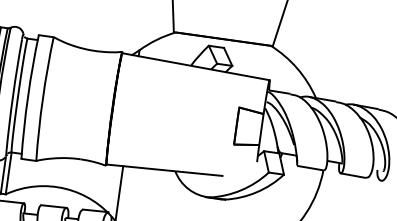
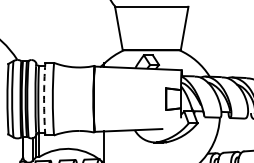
arc: (28, 97) -> (44, 99), solid -> dashed

